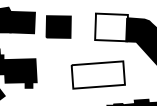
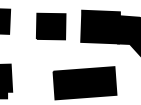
part: (58, 26) -> (50, 25), moved
fill: (111, 27) -> (100, 27), added
fill: (97, 74) -> (84, 82), added

